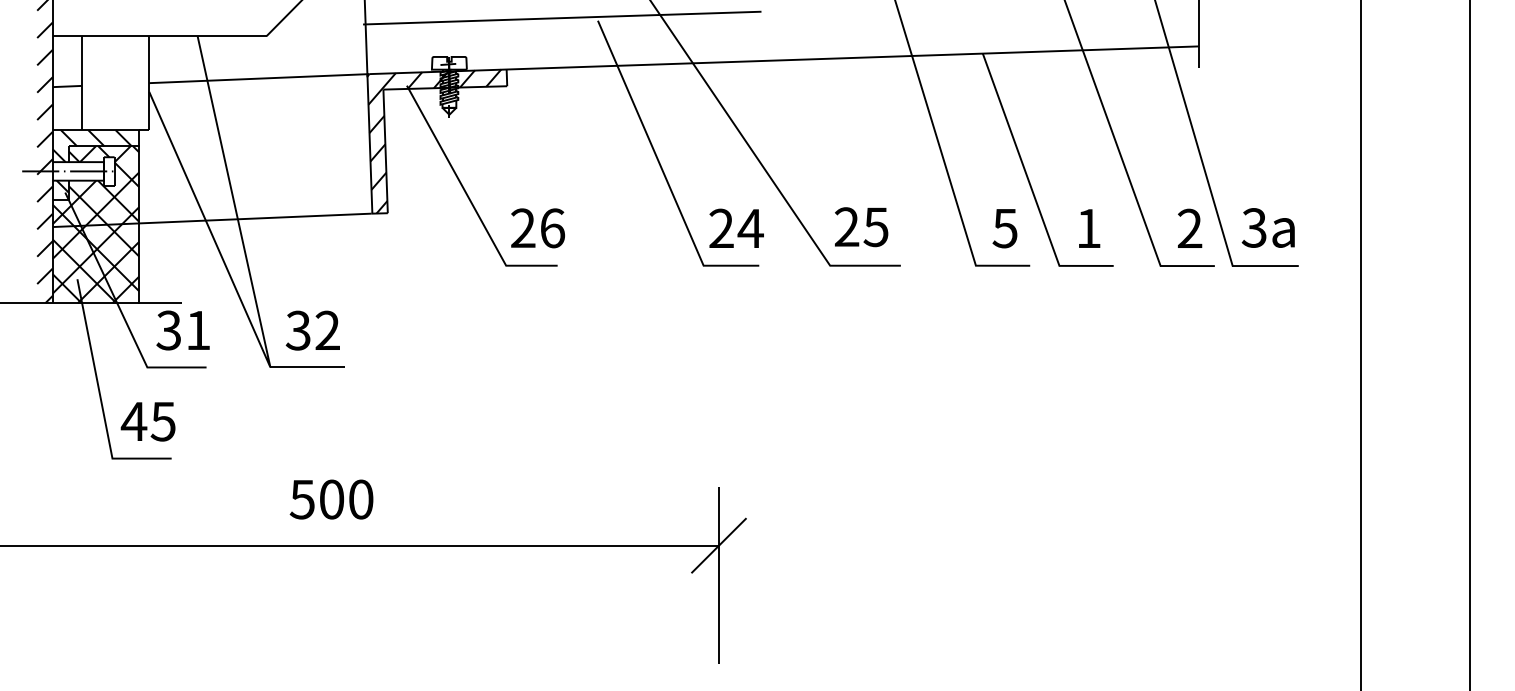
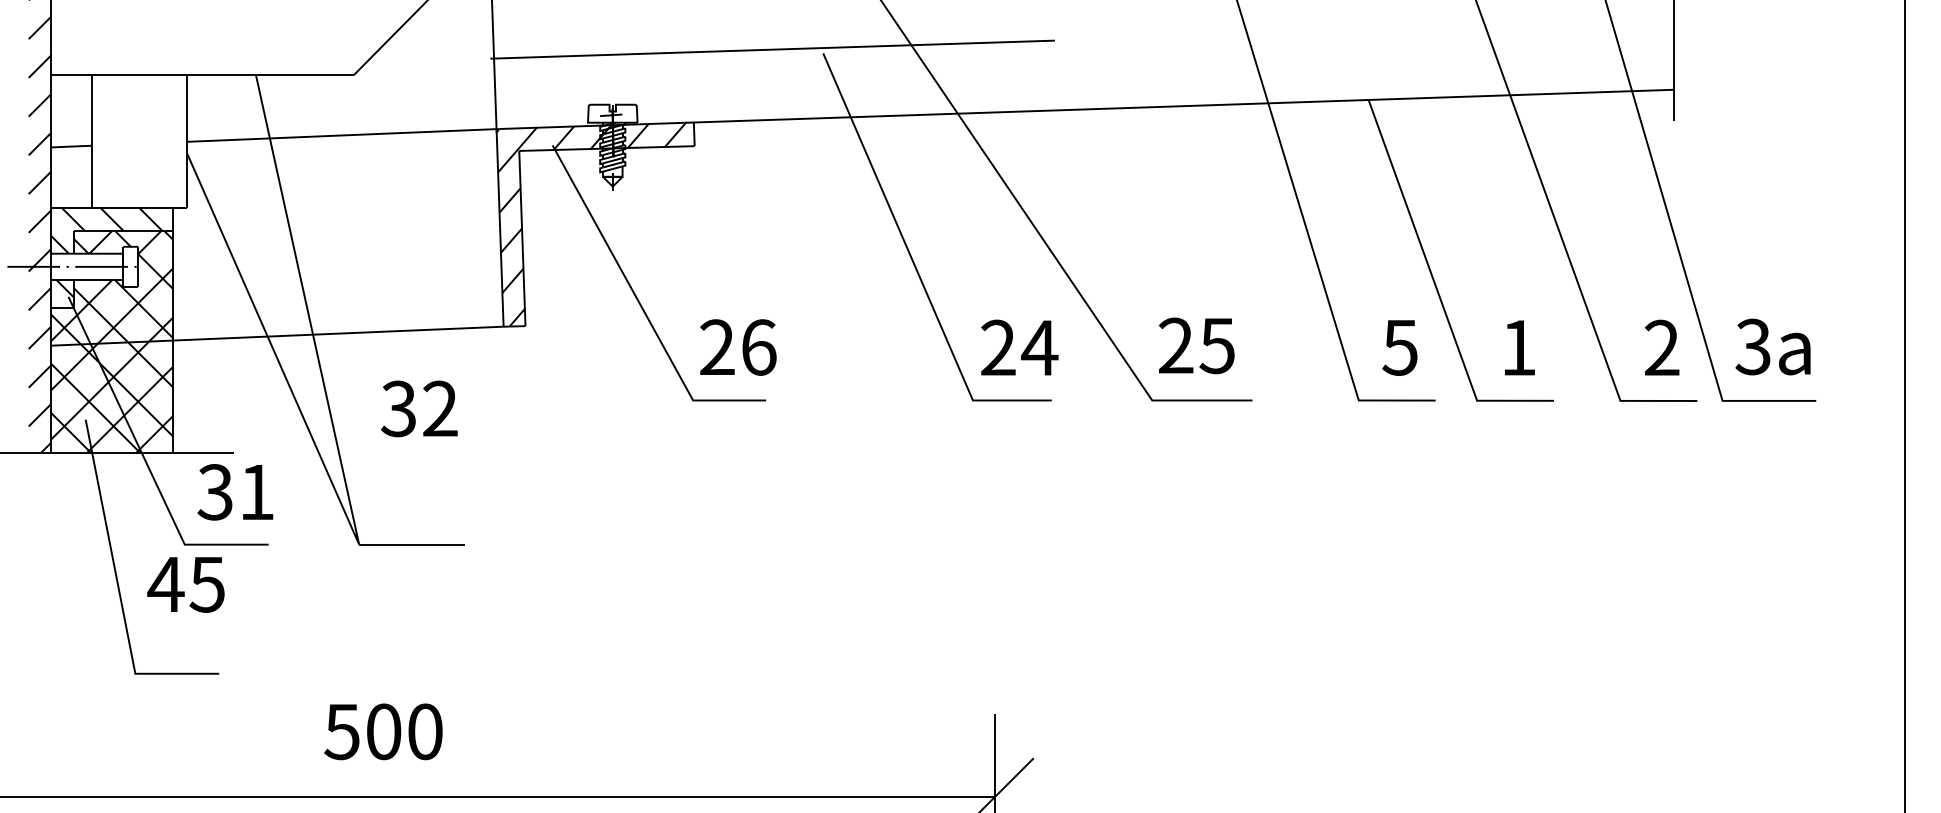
text: (312, 330) -> (418, 408), moved
text: (147, 421) -> (184, 584), moved
text: (331, 499) -> (383, 731), moved

